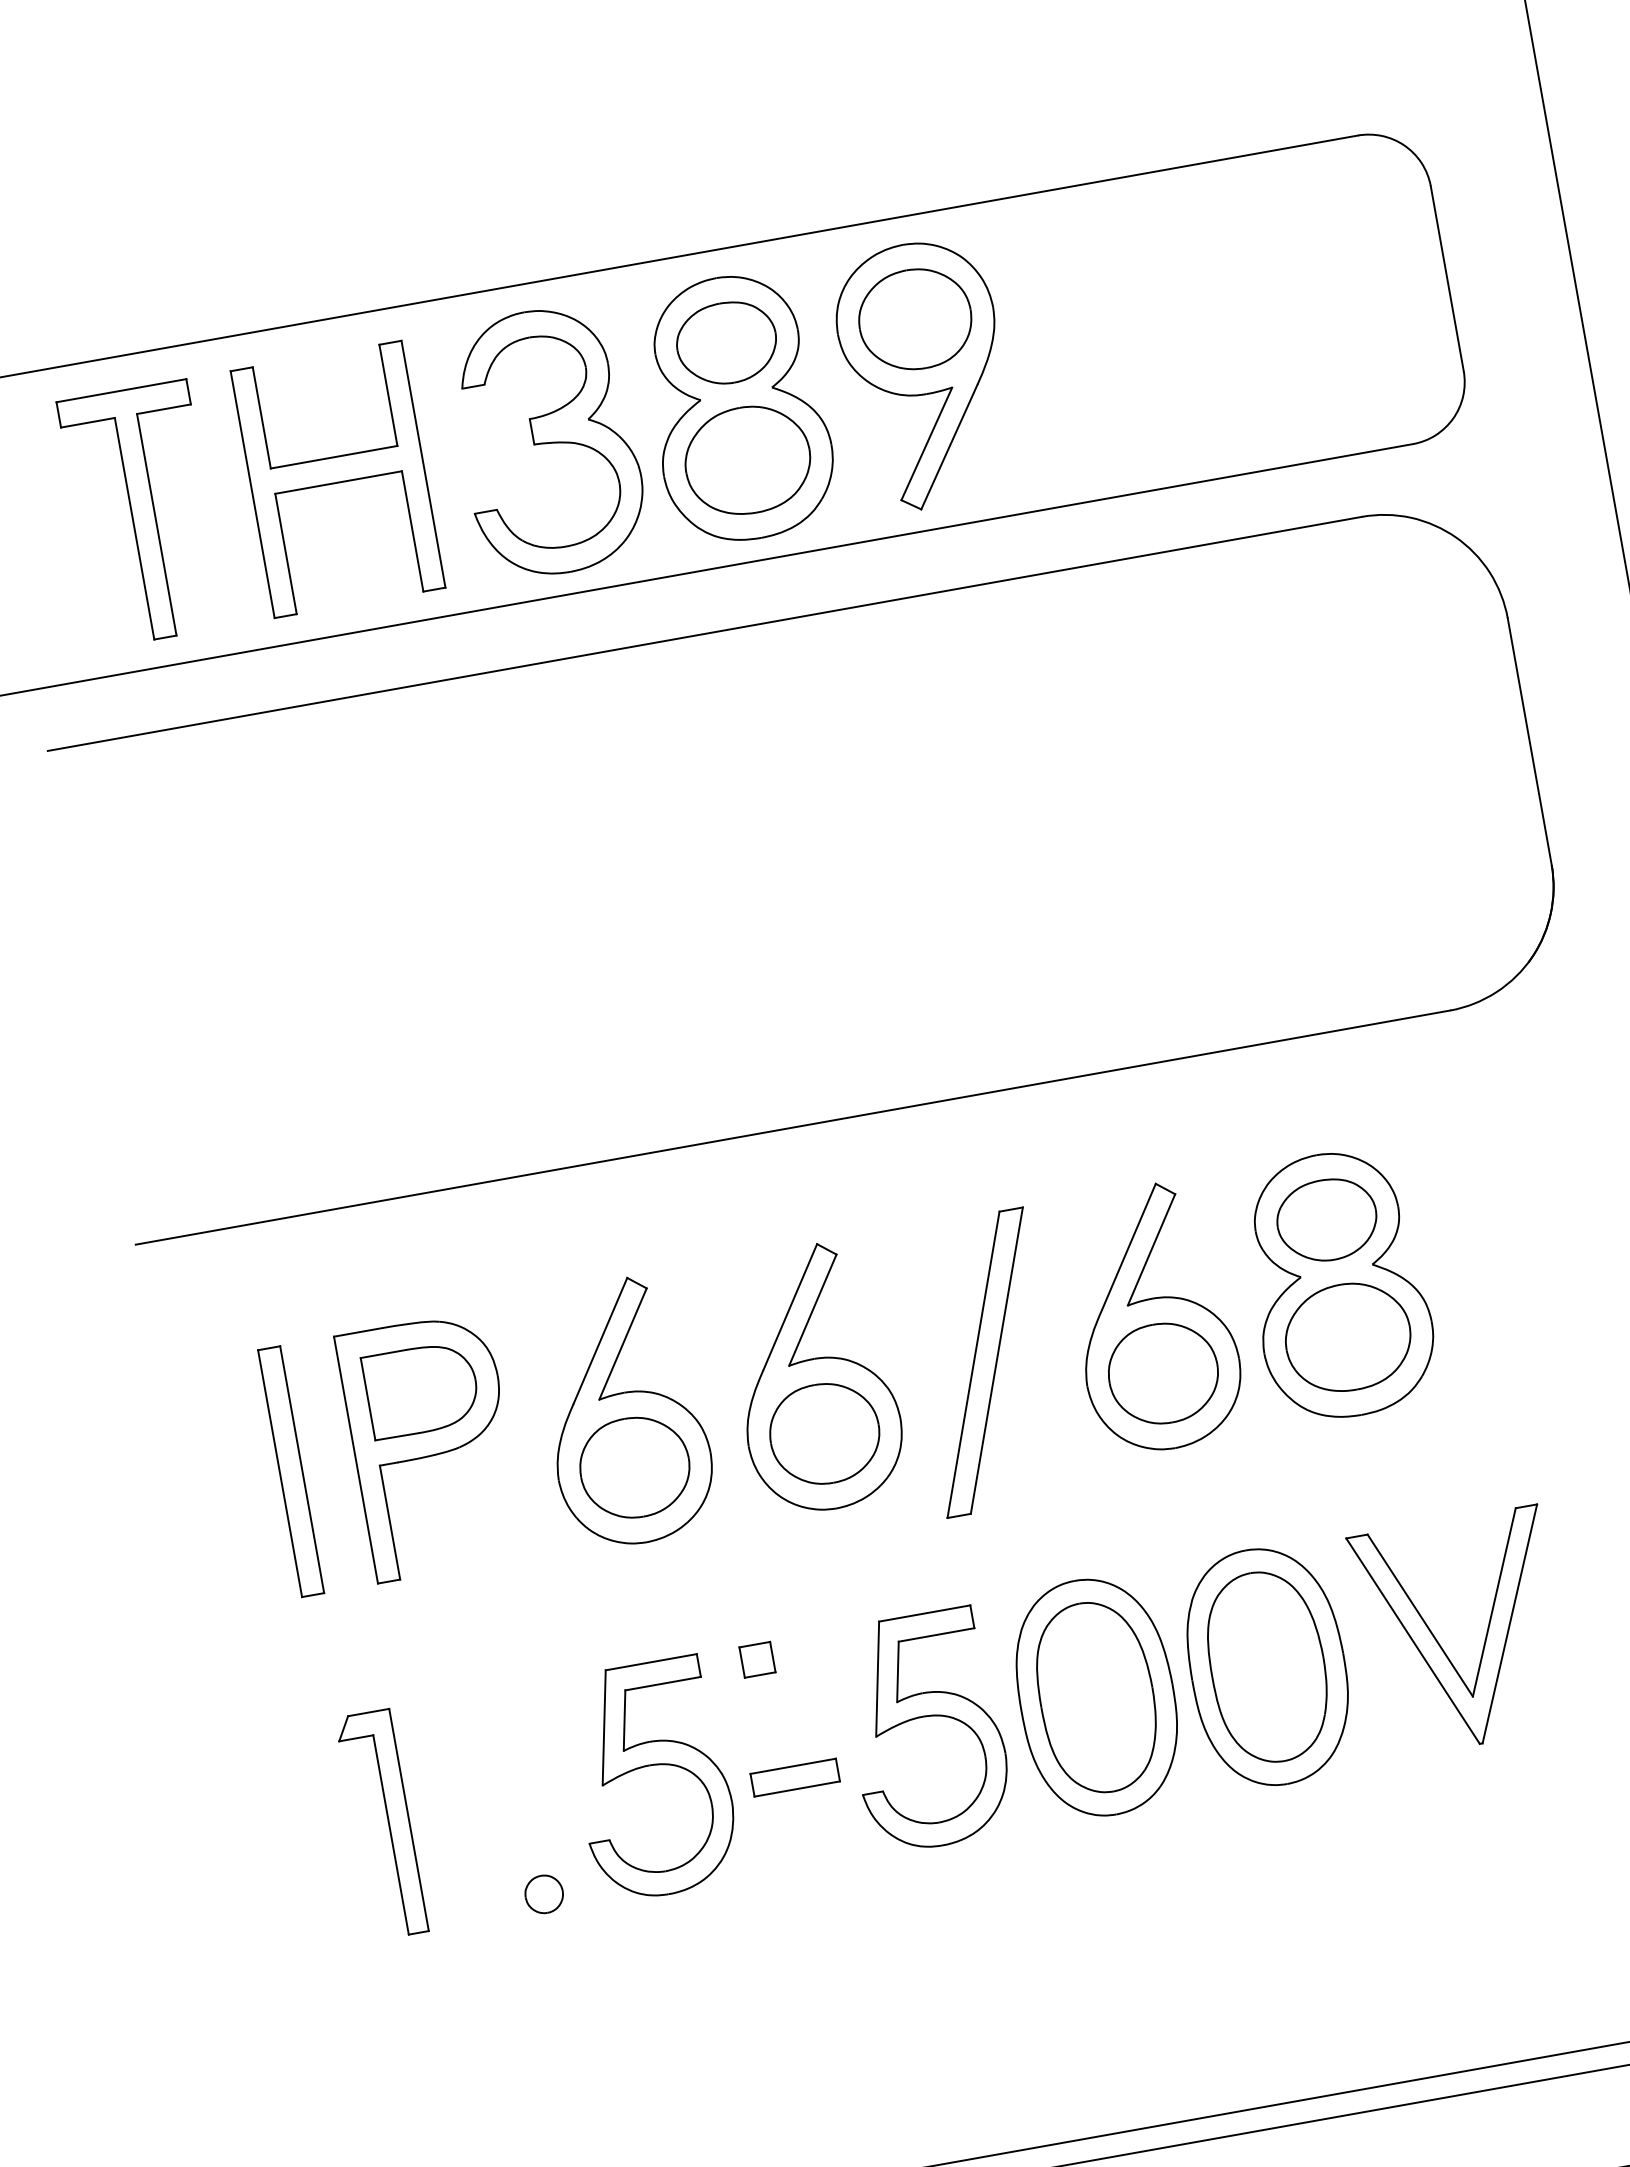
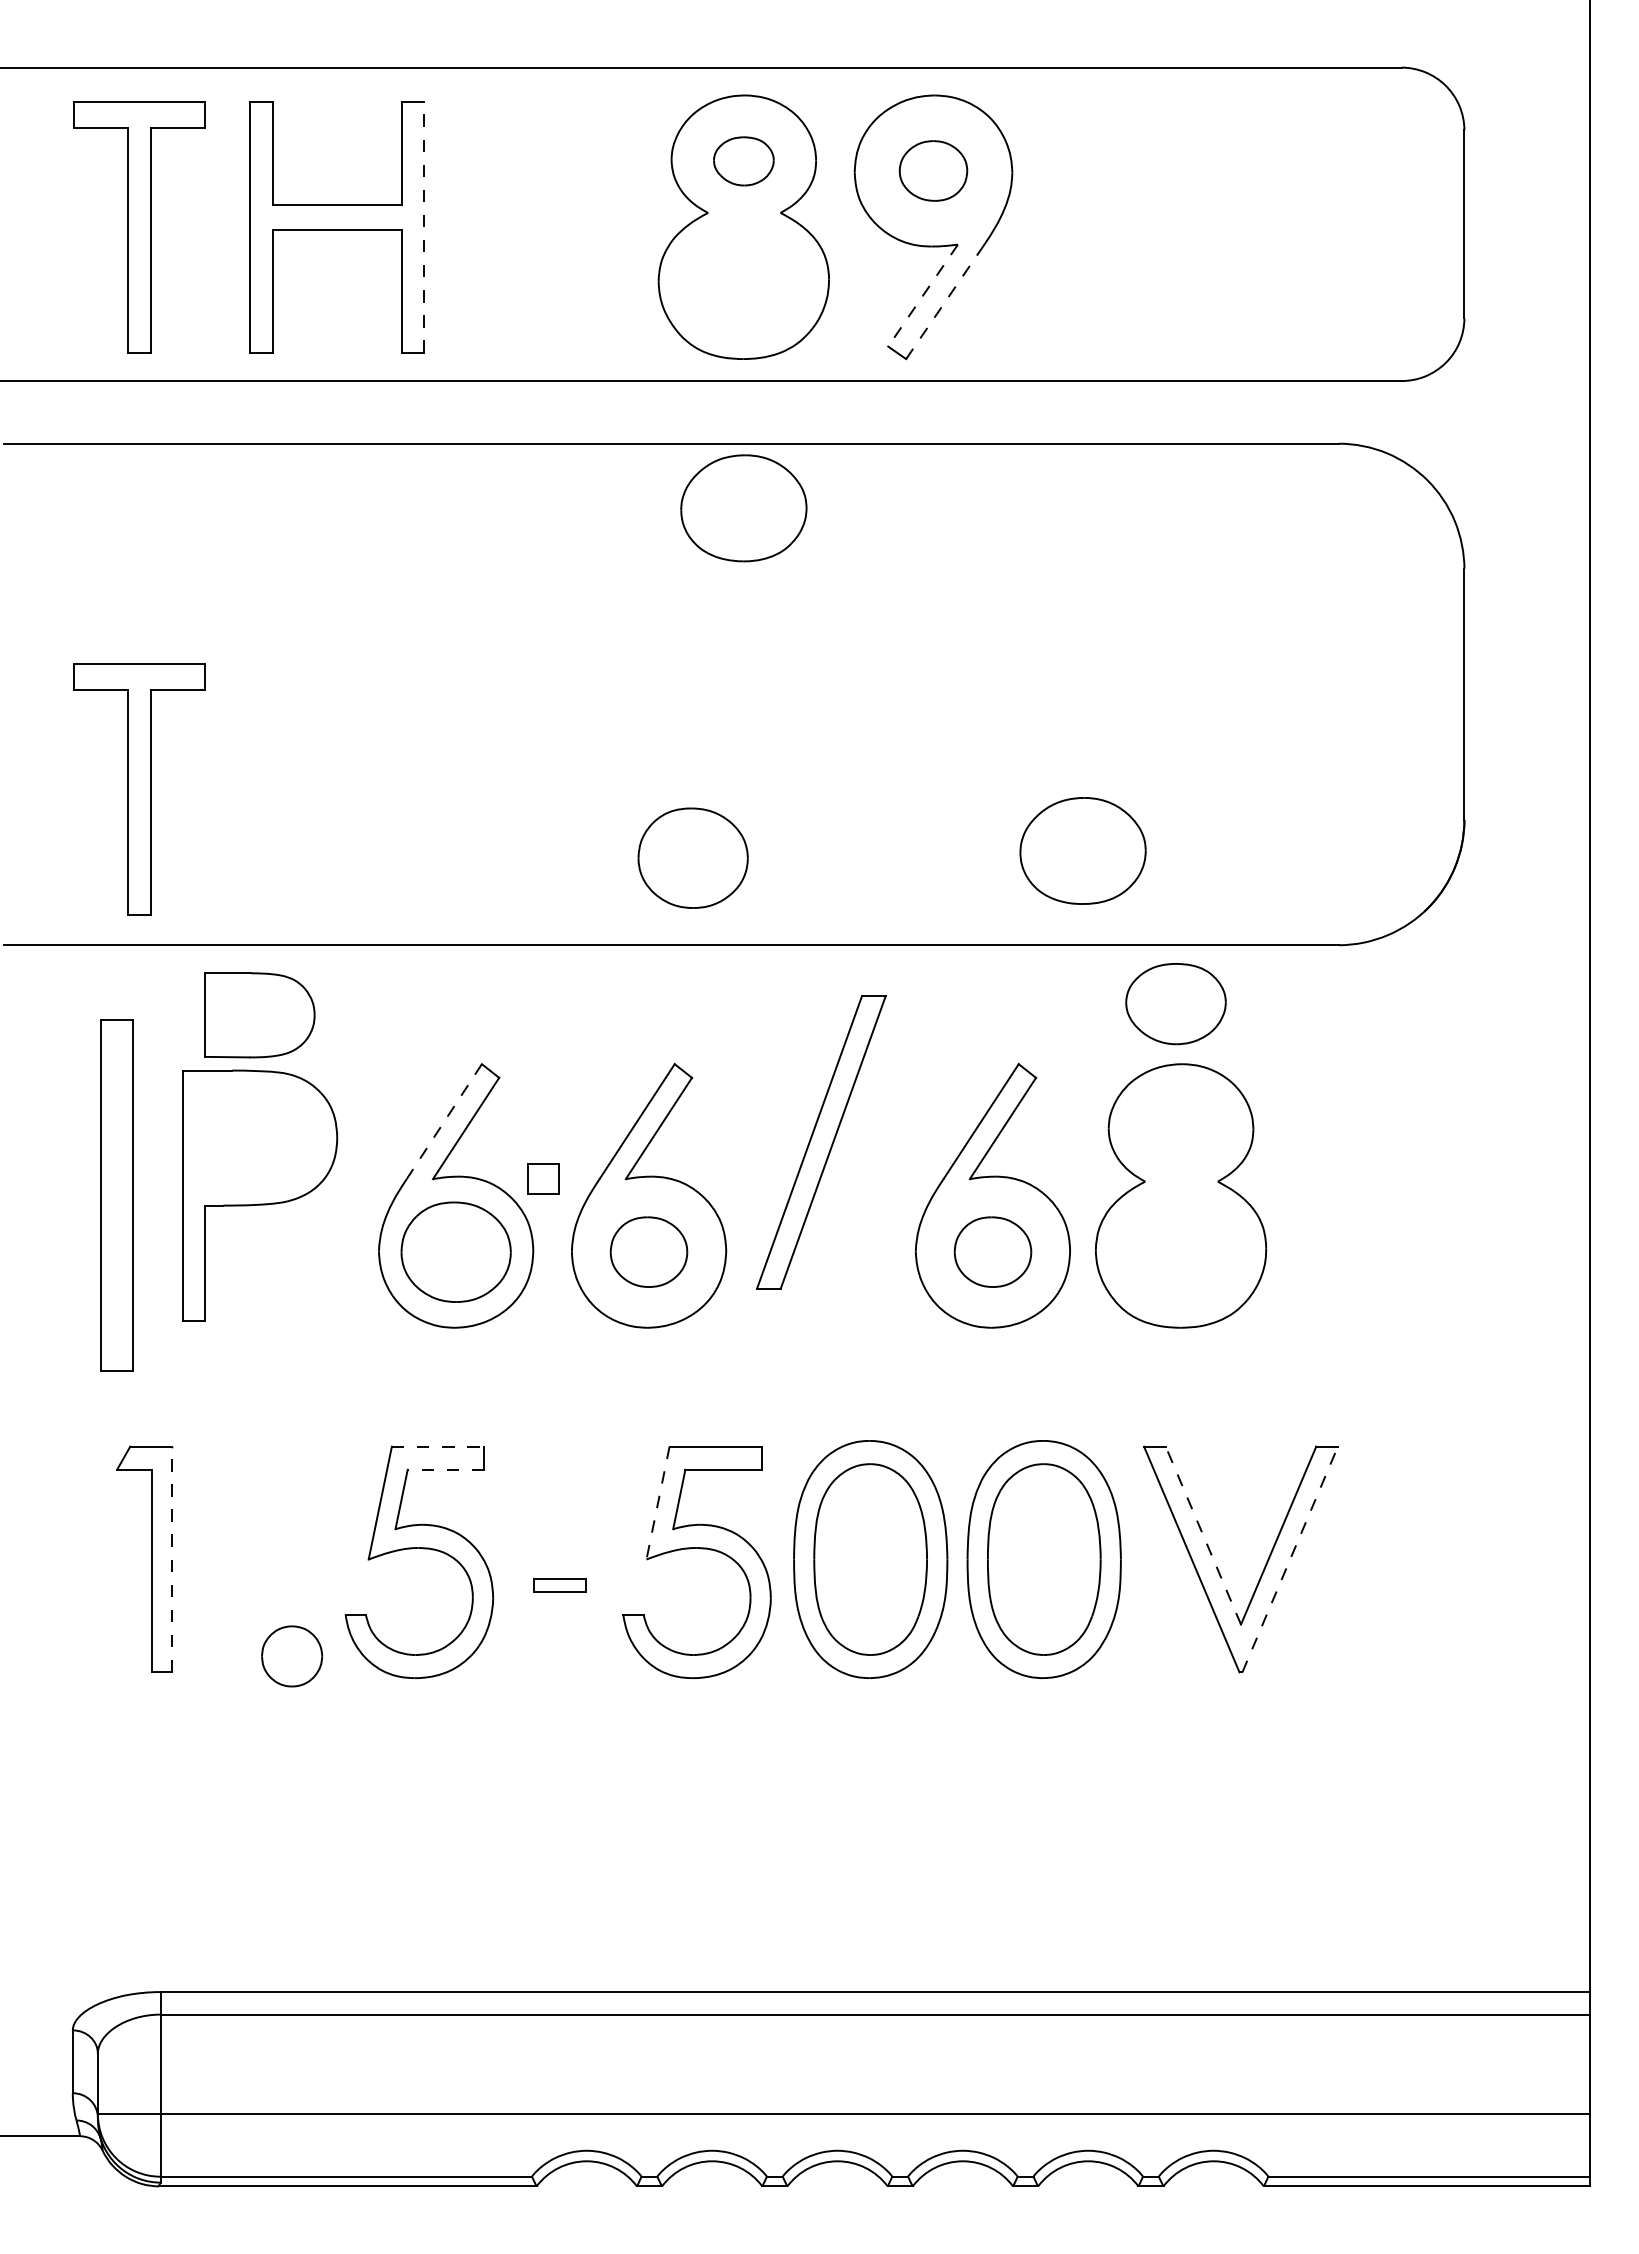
part: (915, 318) -> (933, 170), size x0.6
part: (726, 343) -> (743, 161), size x0.6
part: (548, 441) -> (551, 226), removed
line: (927, 443) -> (923, 295), solid -> dashed
line: (950, 446) -> (945, 302), solid -> dashed
part: (747, 460) -> (743, 508), moved
line: (422, 463) -> (423, 226), solid -> dashed
part: (798, 1037) -> (692, 857), added
part: (242, 1067) -> (139, 789), added
part: (1326, 1220) -> (1175, 1004), moved
part: (1347, 1336) -> (1082, 850), moved
line: (600, 1340) -> (444, 1121), solid -> dashed
part: (985, 1362) -> (821, 1142), moved
part: (1162, 1372) -> (992, 1251), size x0.7
part: (421, 1390) -> (259, 1015), moved
part: (824, 1433) -> (648, 1251), size x0.7
part: (290, 1471) -> (116, 1195), size x1.4
line: (1420, 1615) -> (1203, 1535), solid -> dashed
line: (1510, 1623) -> (1290, 1559), solid -> dashed
part: (757, 1659) -> (543, 1178), moved
line: (651, 1661) -> (438, 1446), solid -> dashed
line: (878, 1679) -> (658, 1503), solid -> dashed
line: (662, 1683) -> (445, 1469), solid -> dashed
part: (795, 1777) -> (559, 1585), size x0.6
line: (408, 1820) -> (171, 1559), solid -> dashed
part: (543, 1894) -> (291, 1656), size x1.6

